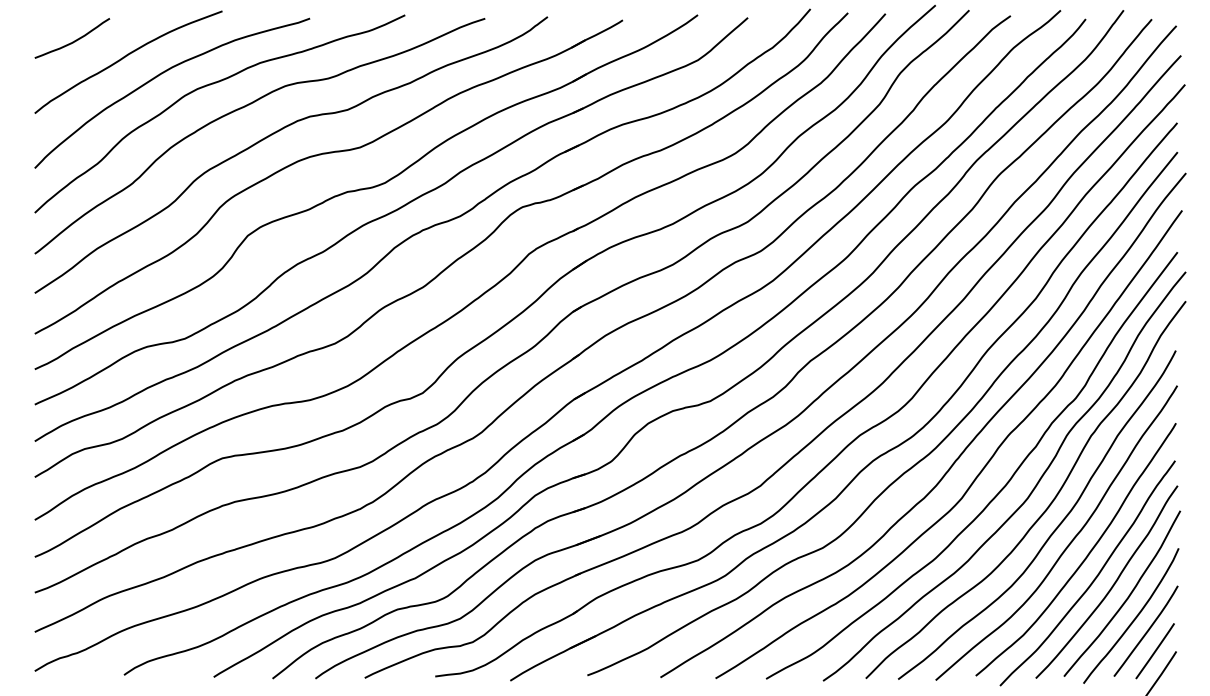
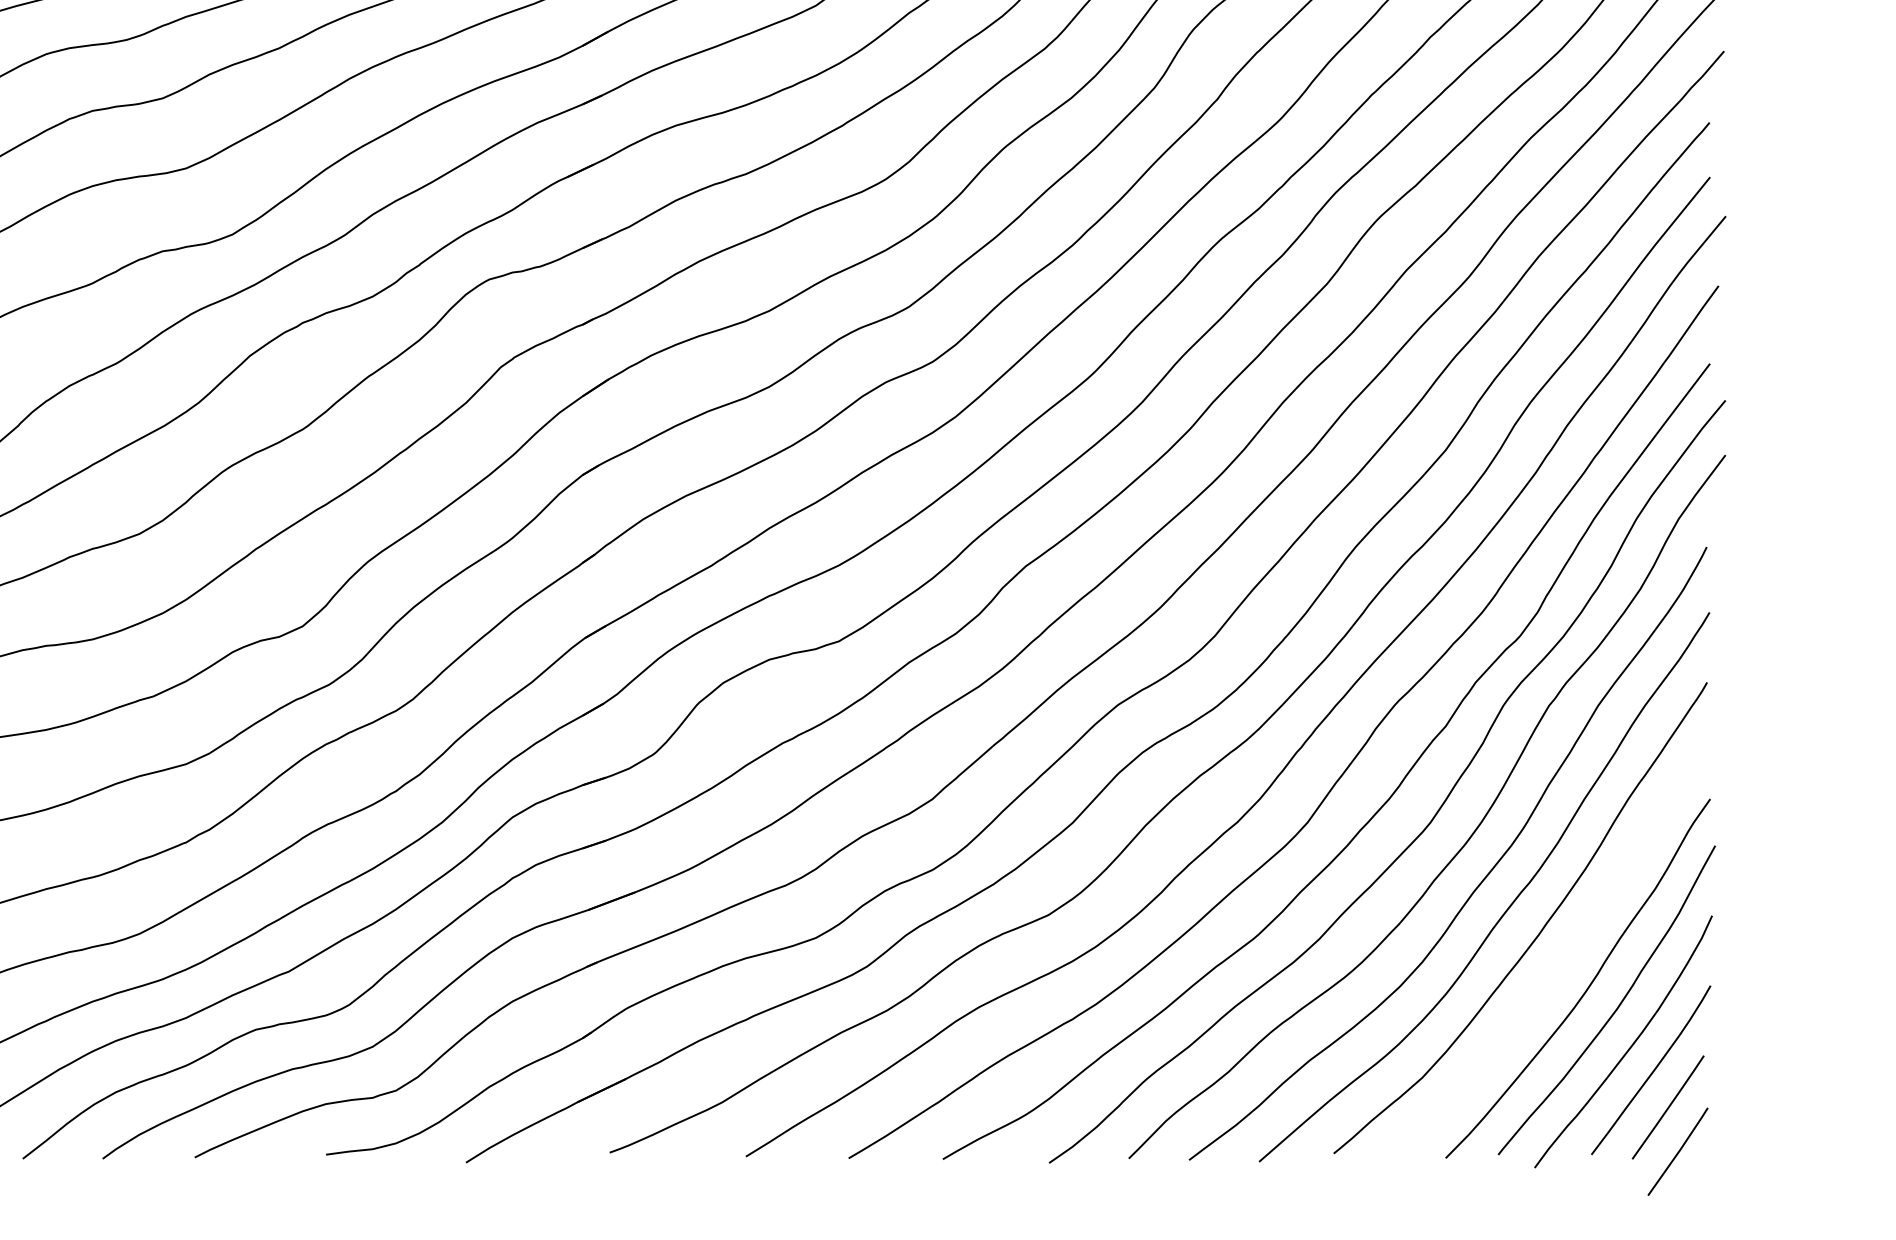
curve: (1093, 579) -> (1553, 973), removed

